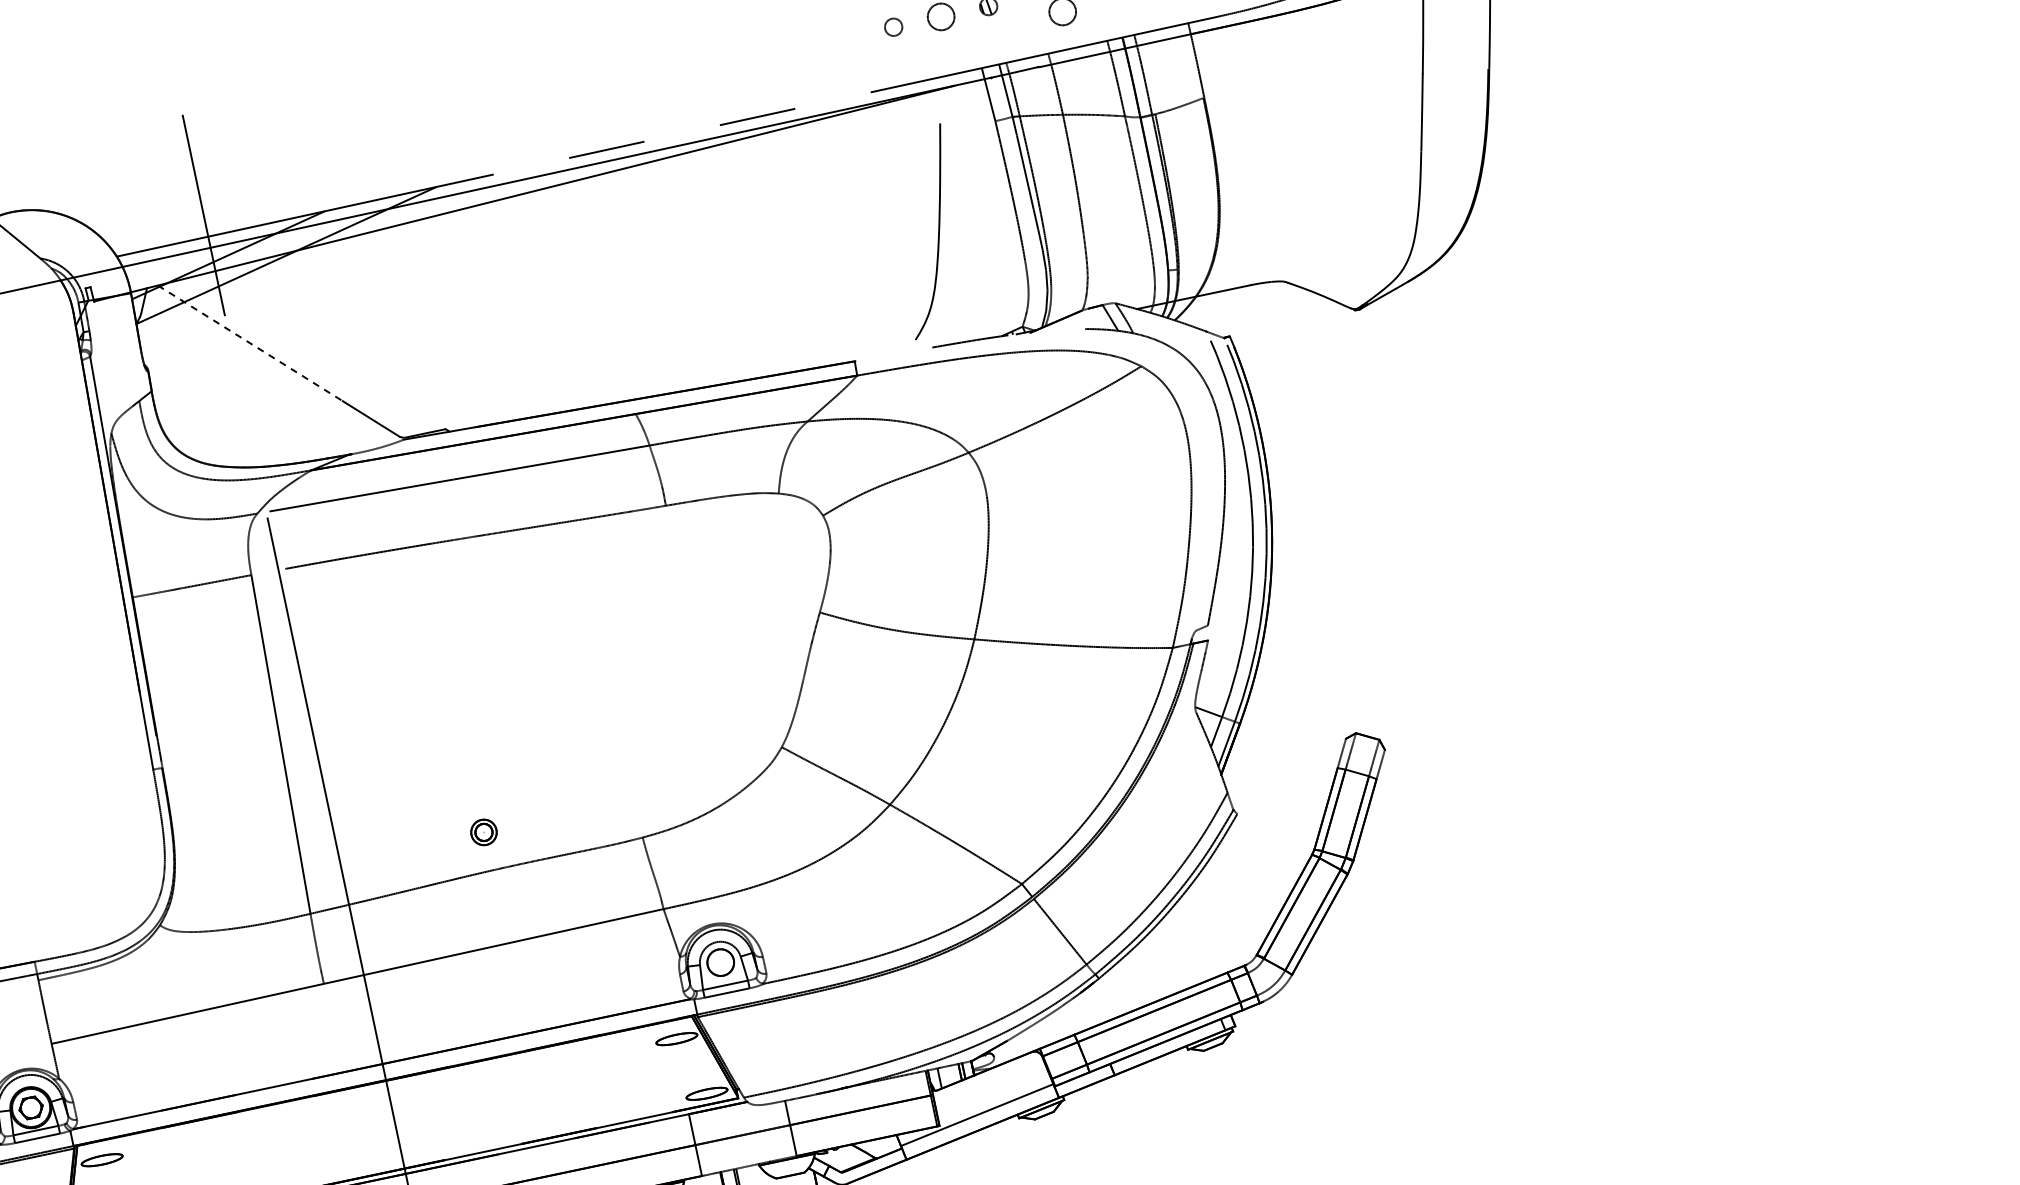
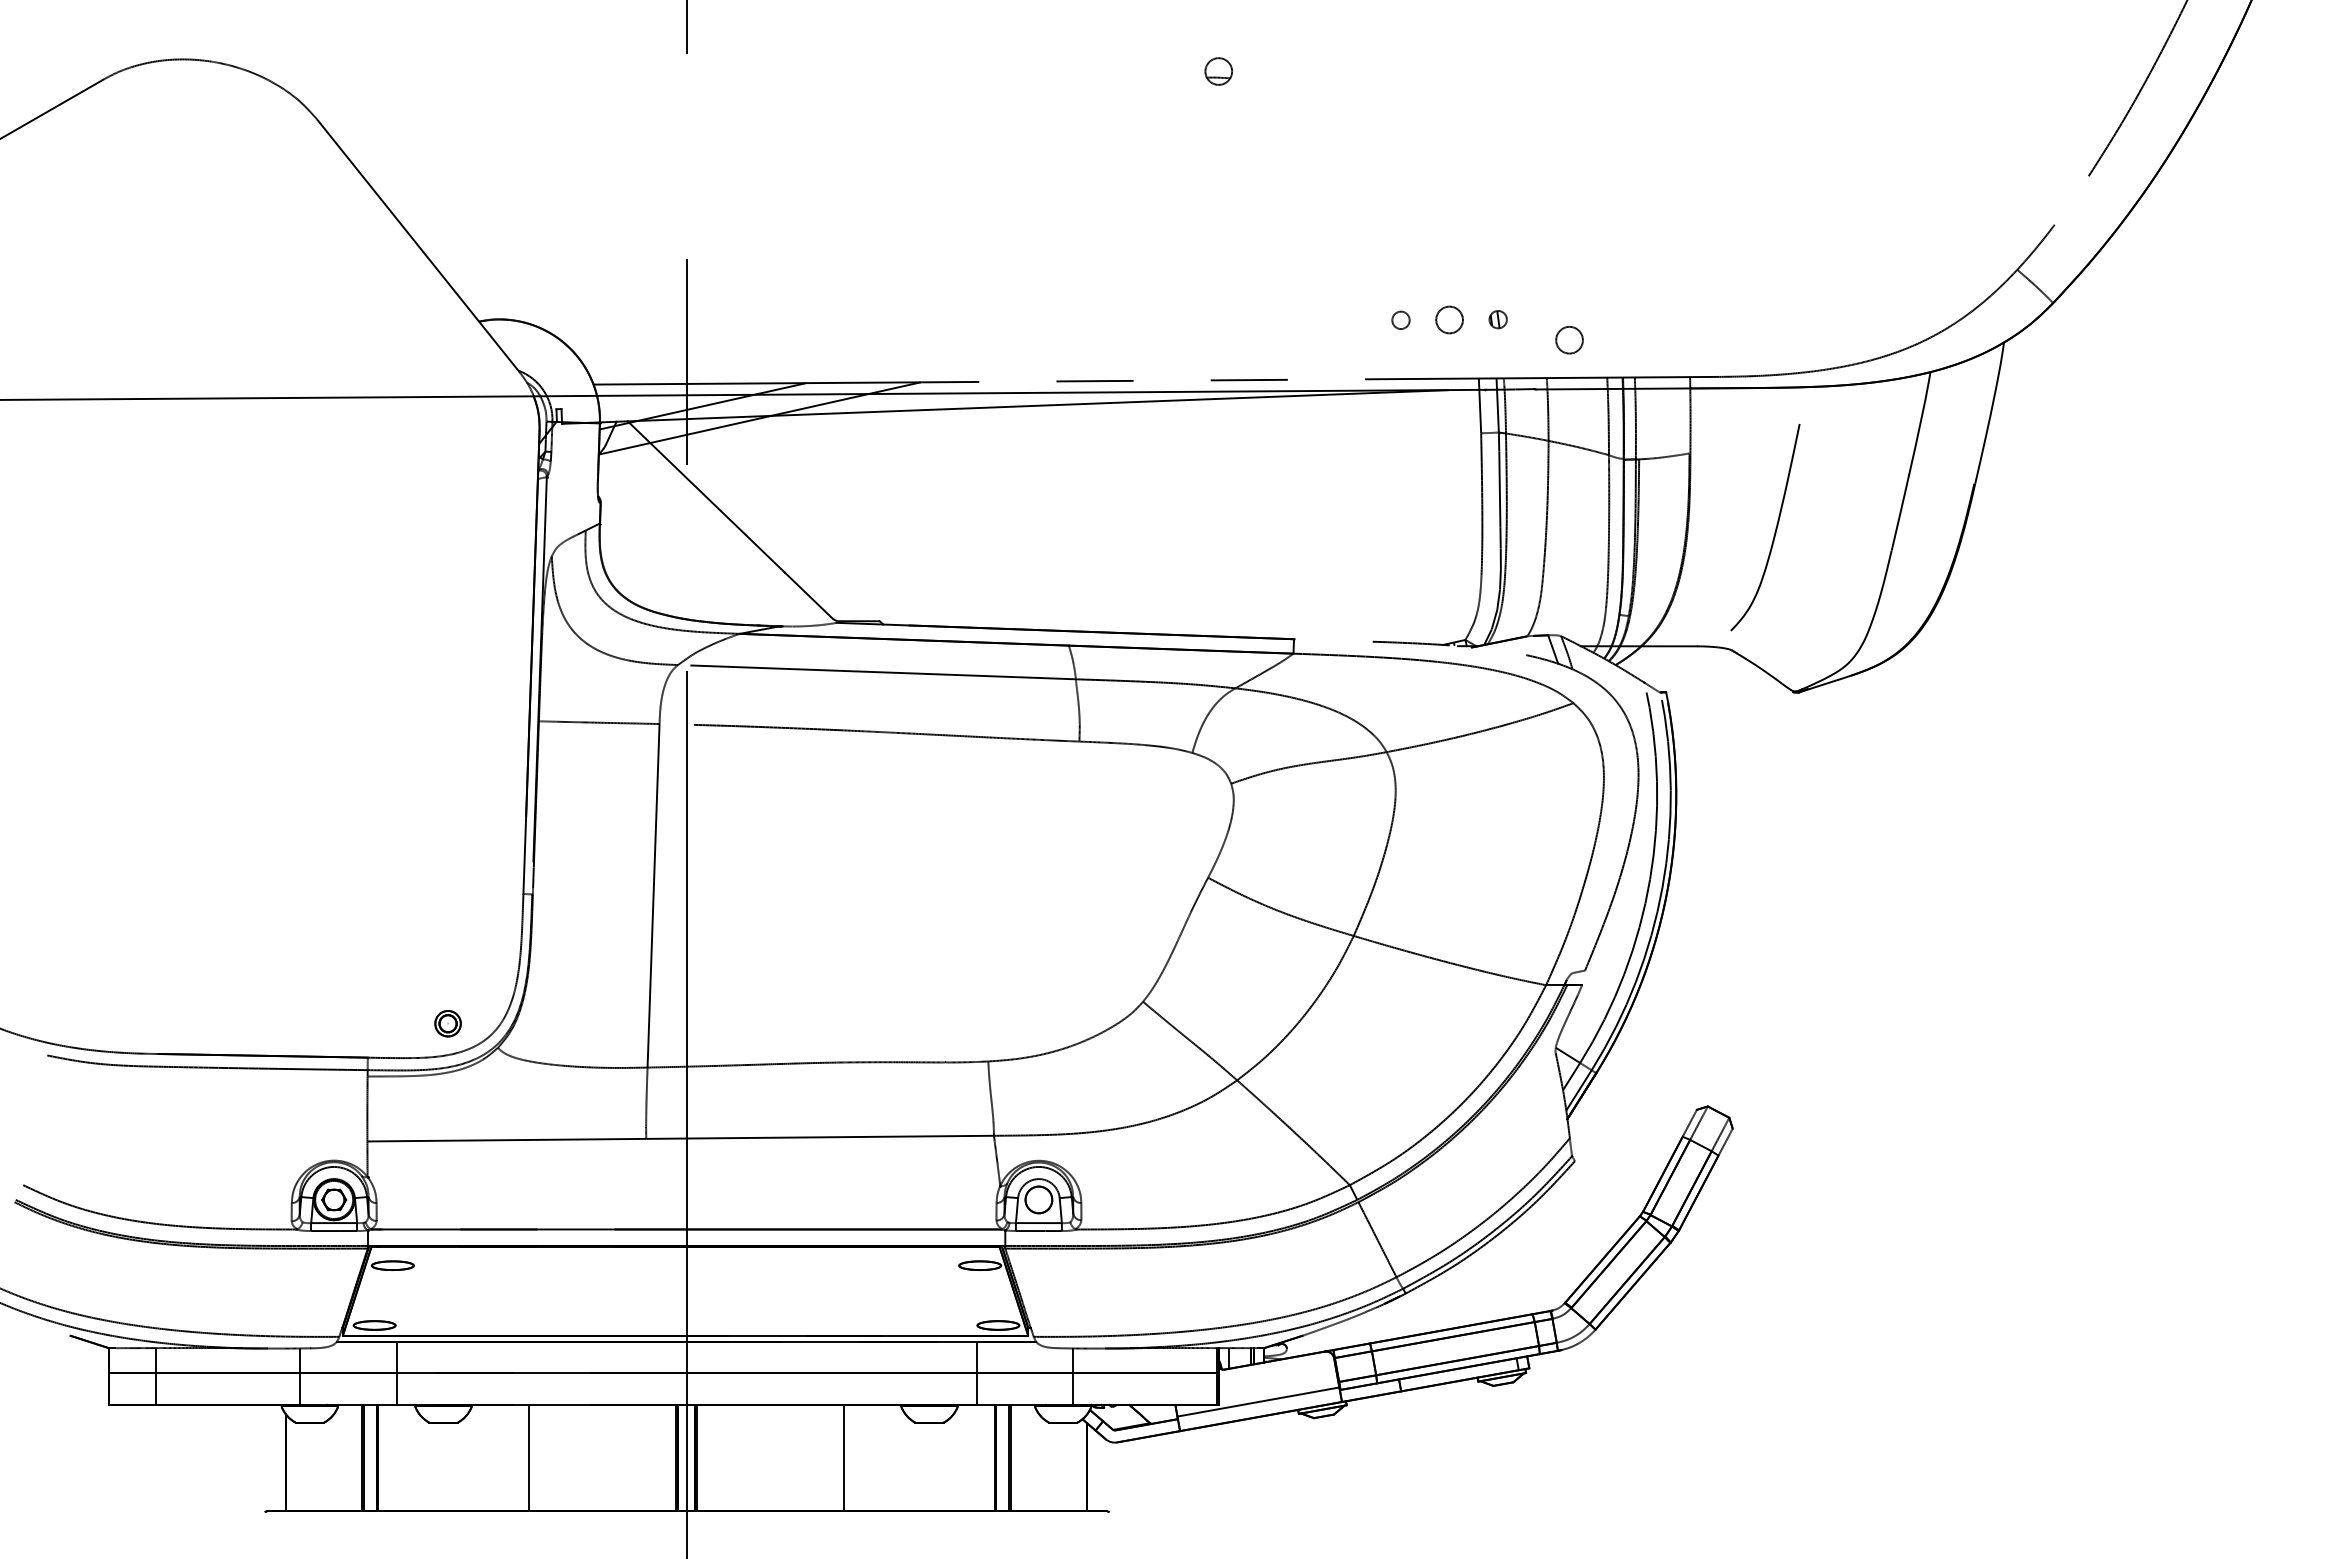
curve: (937, 233) -> (1774, 531), moved
line: (250, 343) -> (706, 497), dashed -> solid
part: (483, 832) -> (447, 1023), moved

